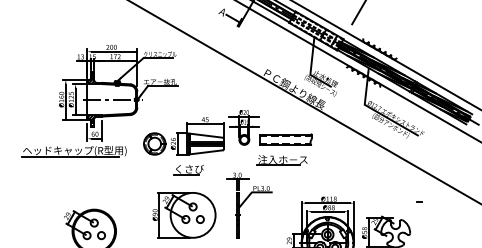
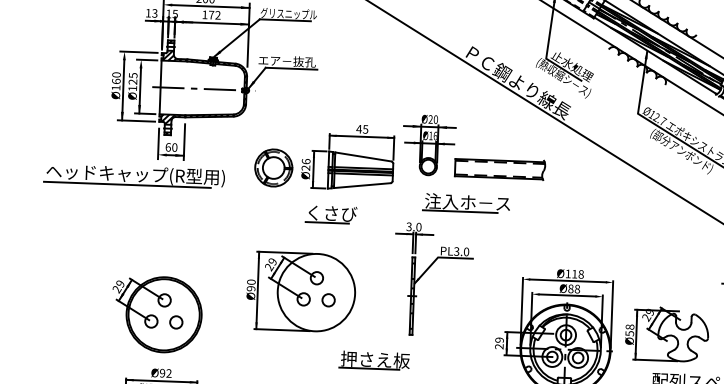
part: (281, 160) -> (465, 203), moved
part: (184, 215) -> (301, 292), moved

